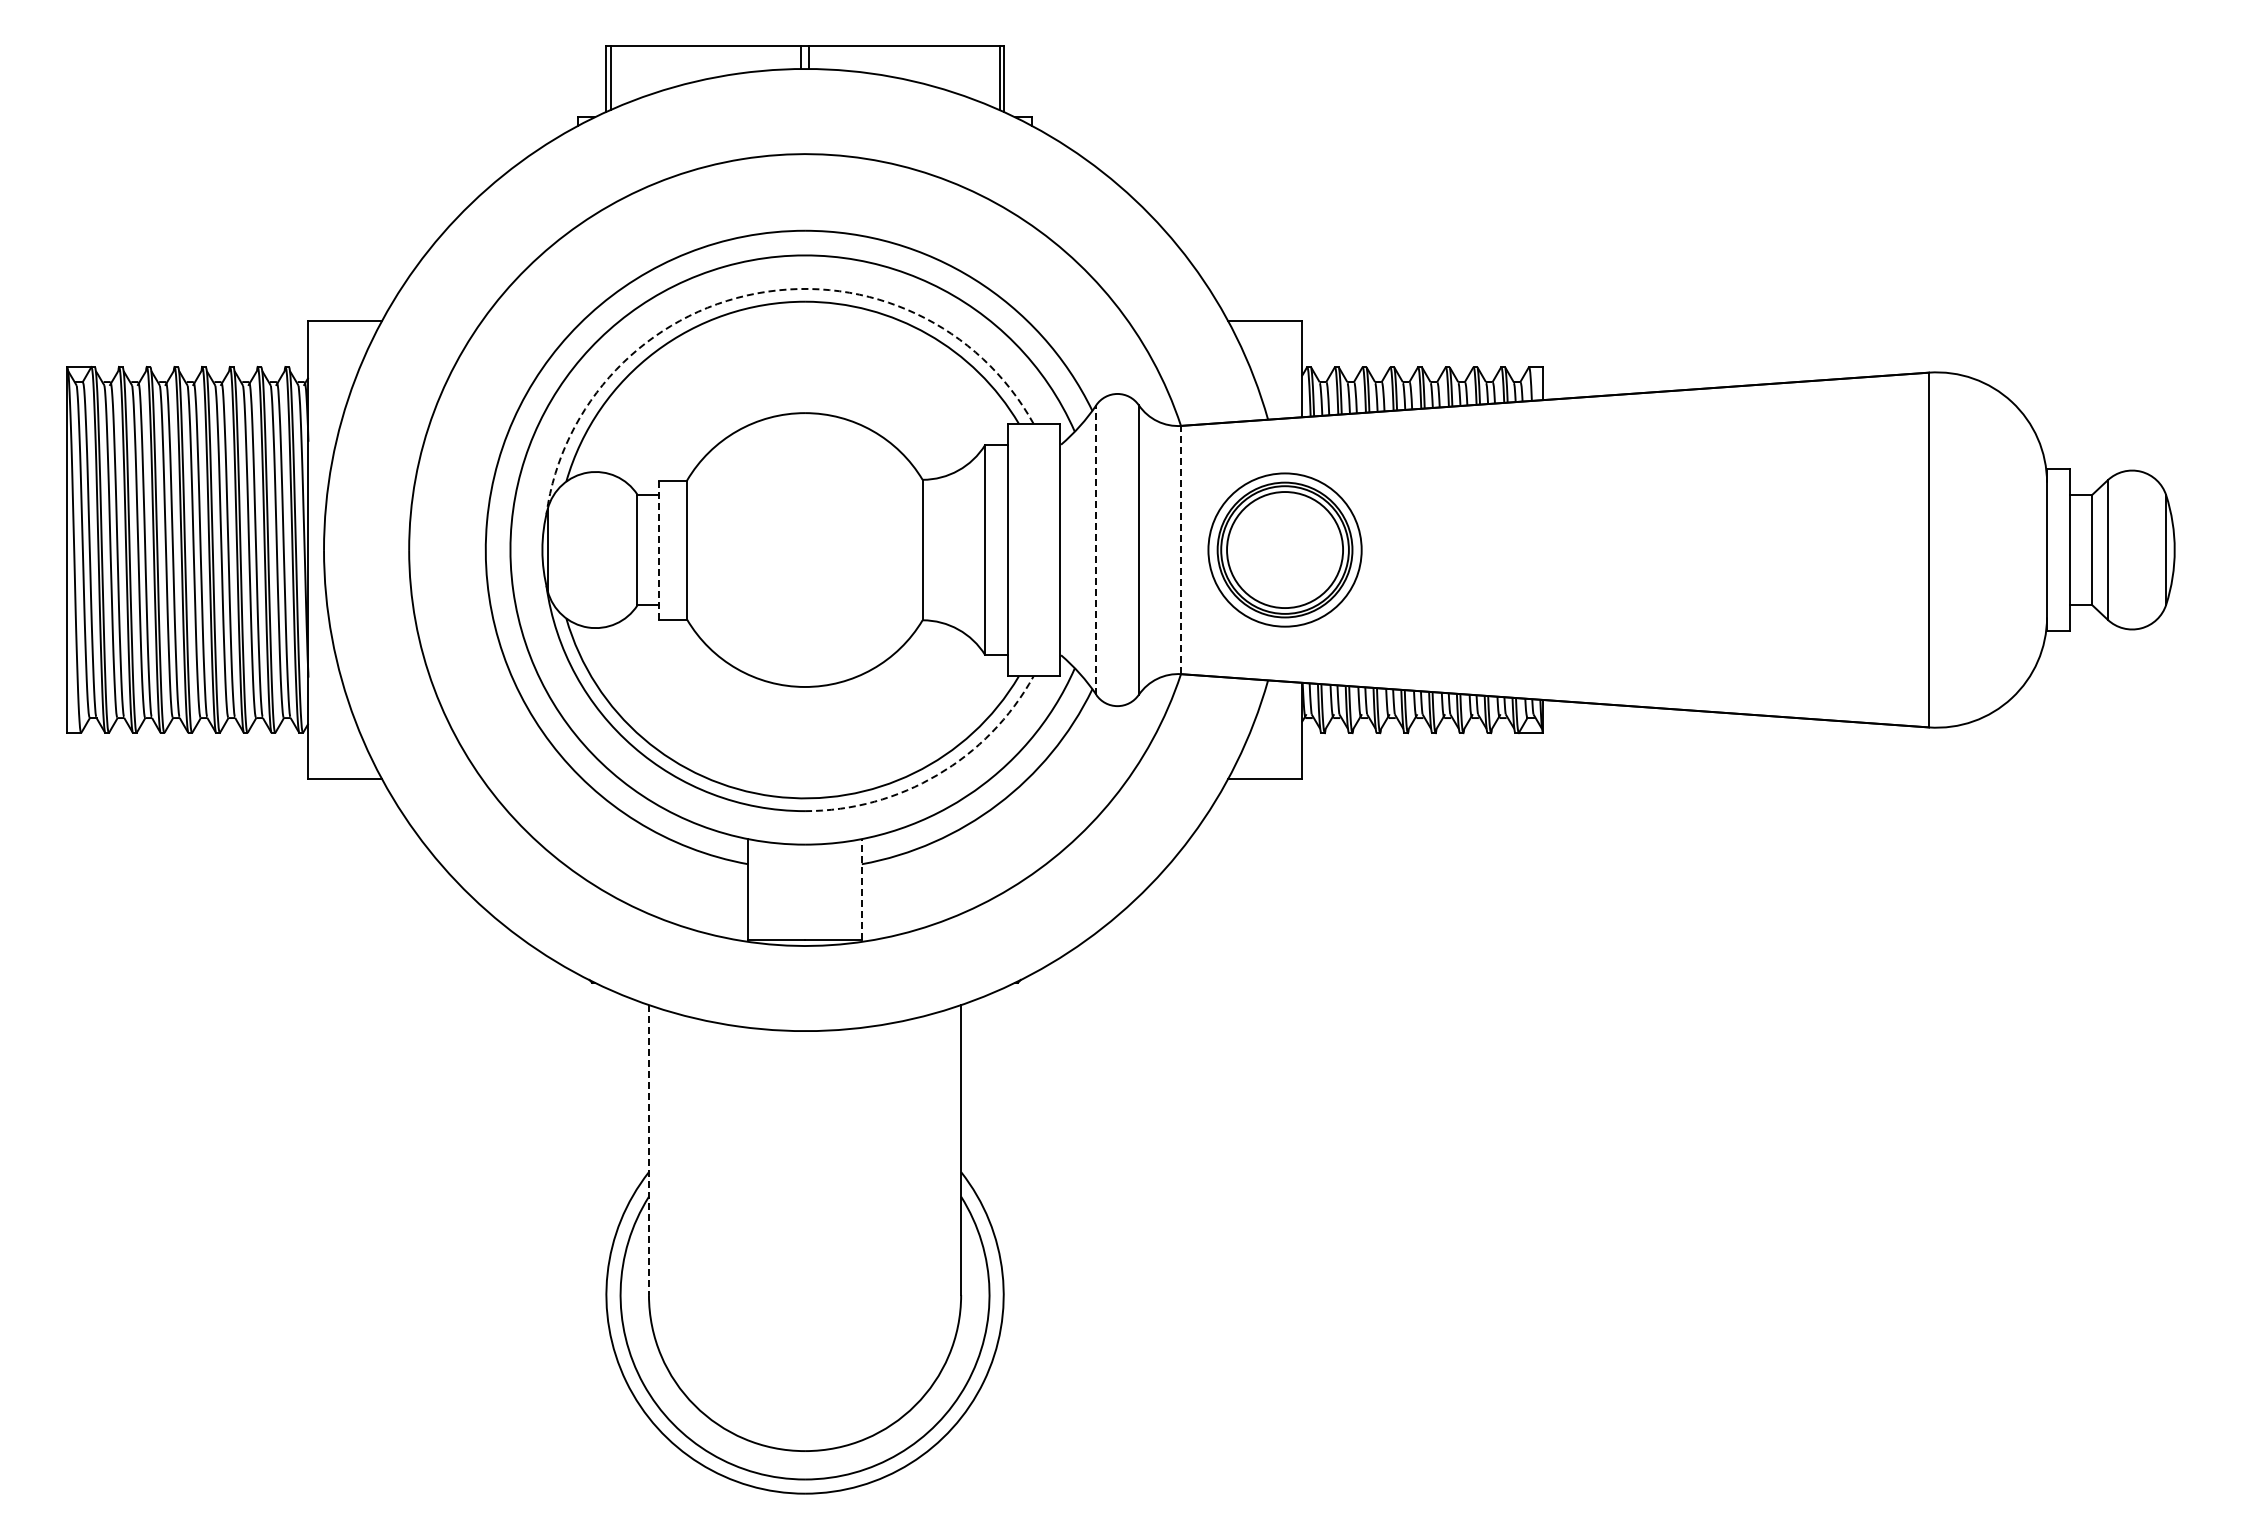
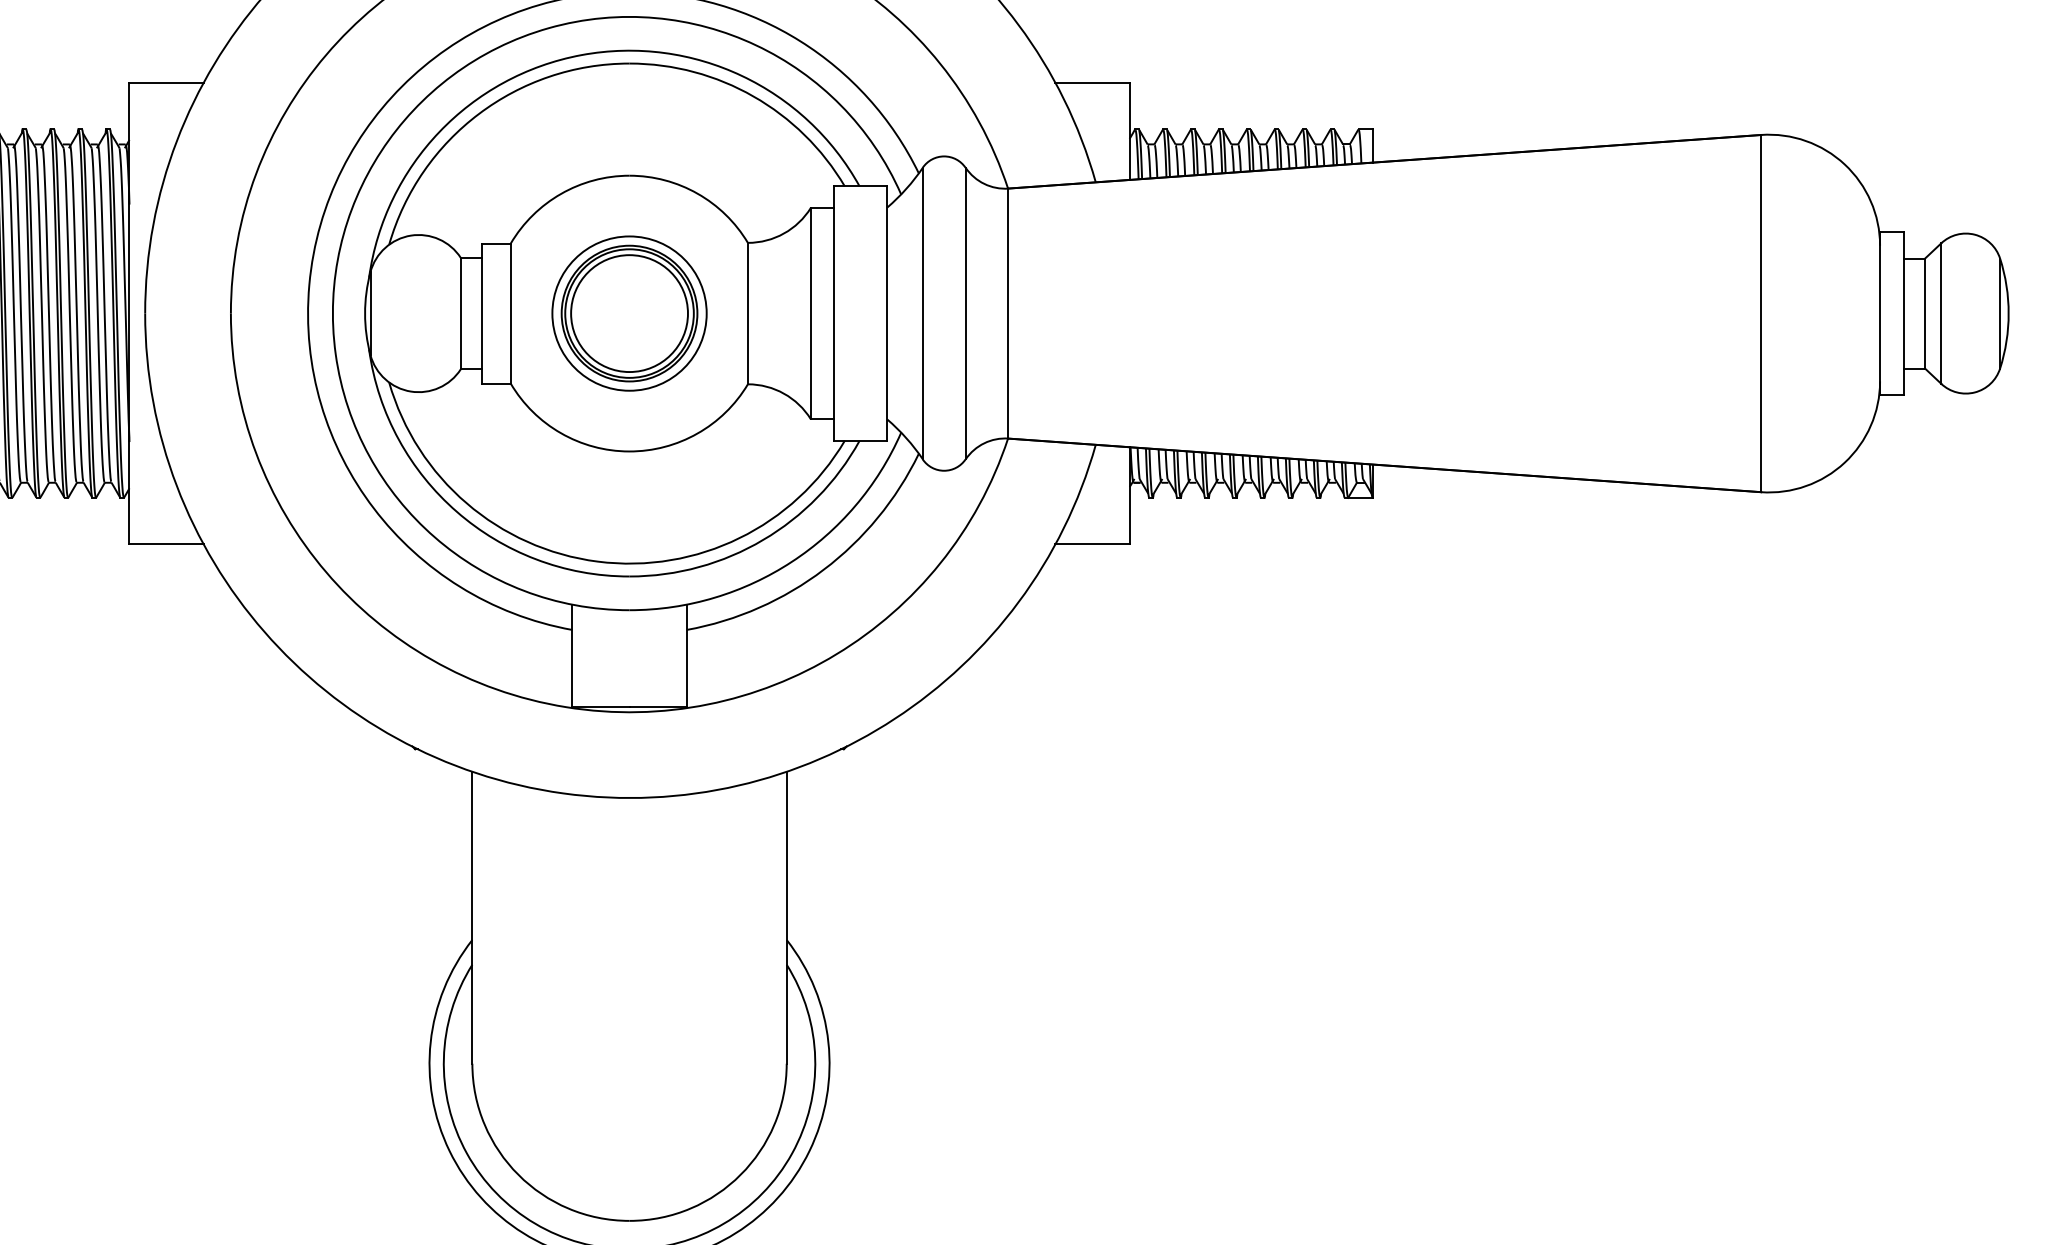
arc: (757, 293) -> (581, 55), dashed -> solid
line: (1096, 549) -> (922, 313), dashed -> solid
line: (1181, 549) -> (1008, 313), dashed -> solid
part: (1284, 549) -> (628, 313), moved
line: (658, 550) -> (481, 314), dashed -> solid
arc: (937, 774) -> (762, 539), dashed -> solid
line: (861, 889) -> (686, 655), dashed -> solid
line: (648, 1150) -> (471, 918), dashed -> solid

